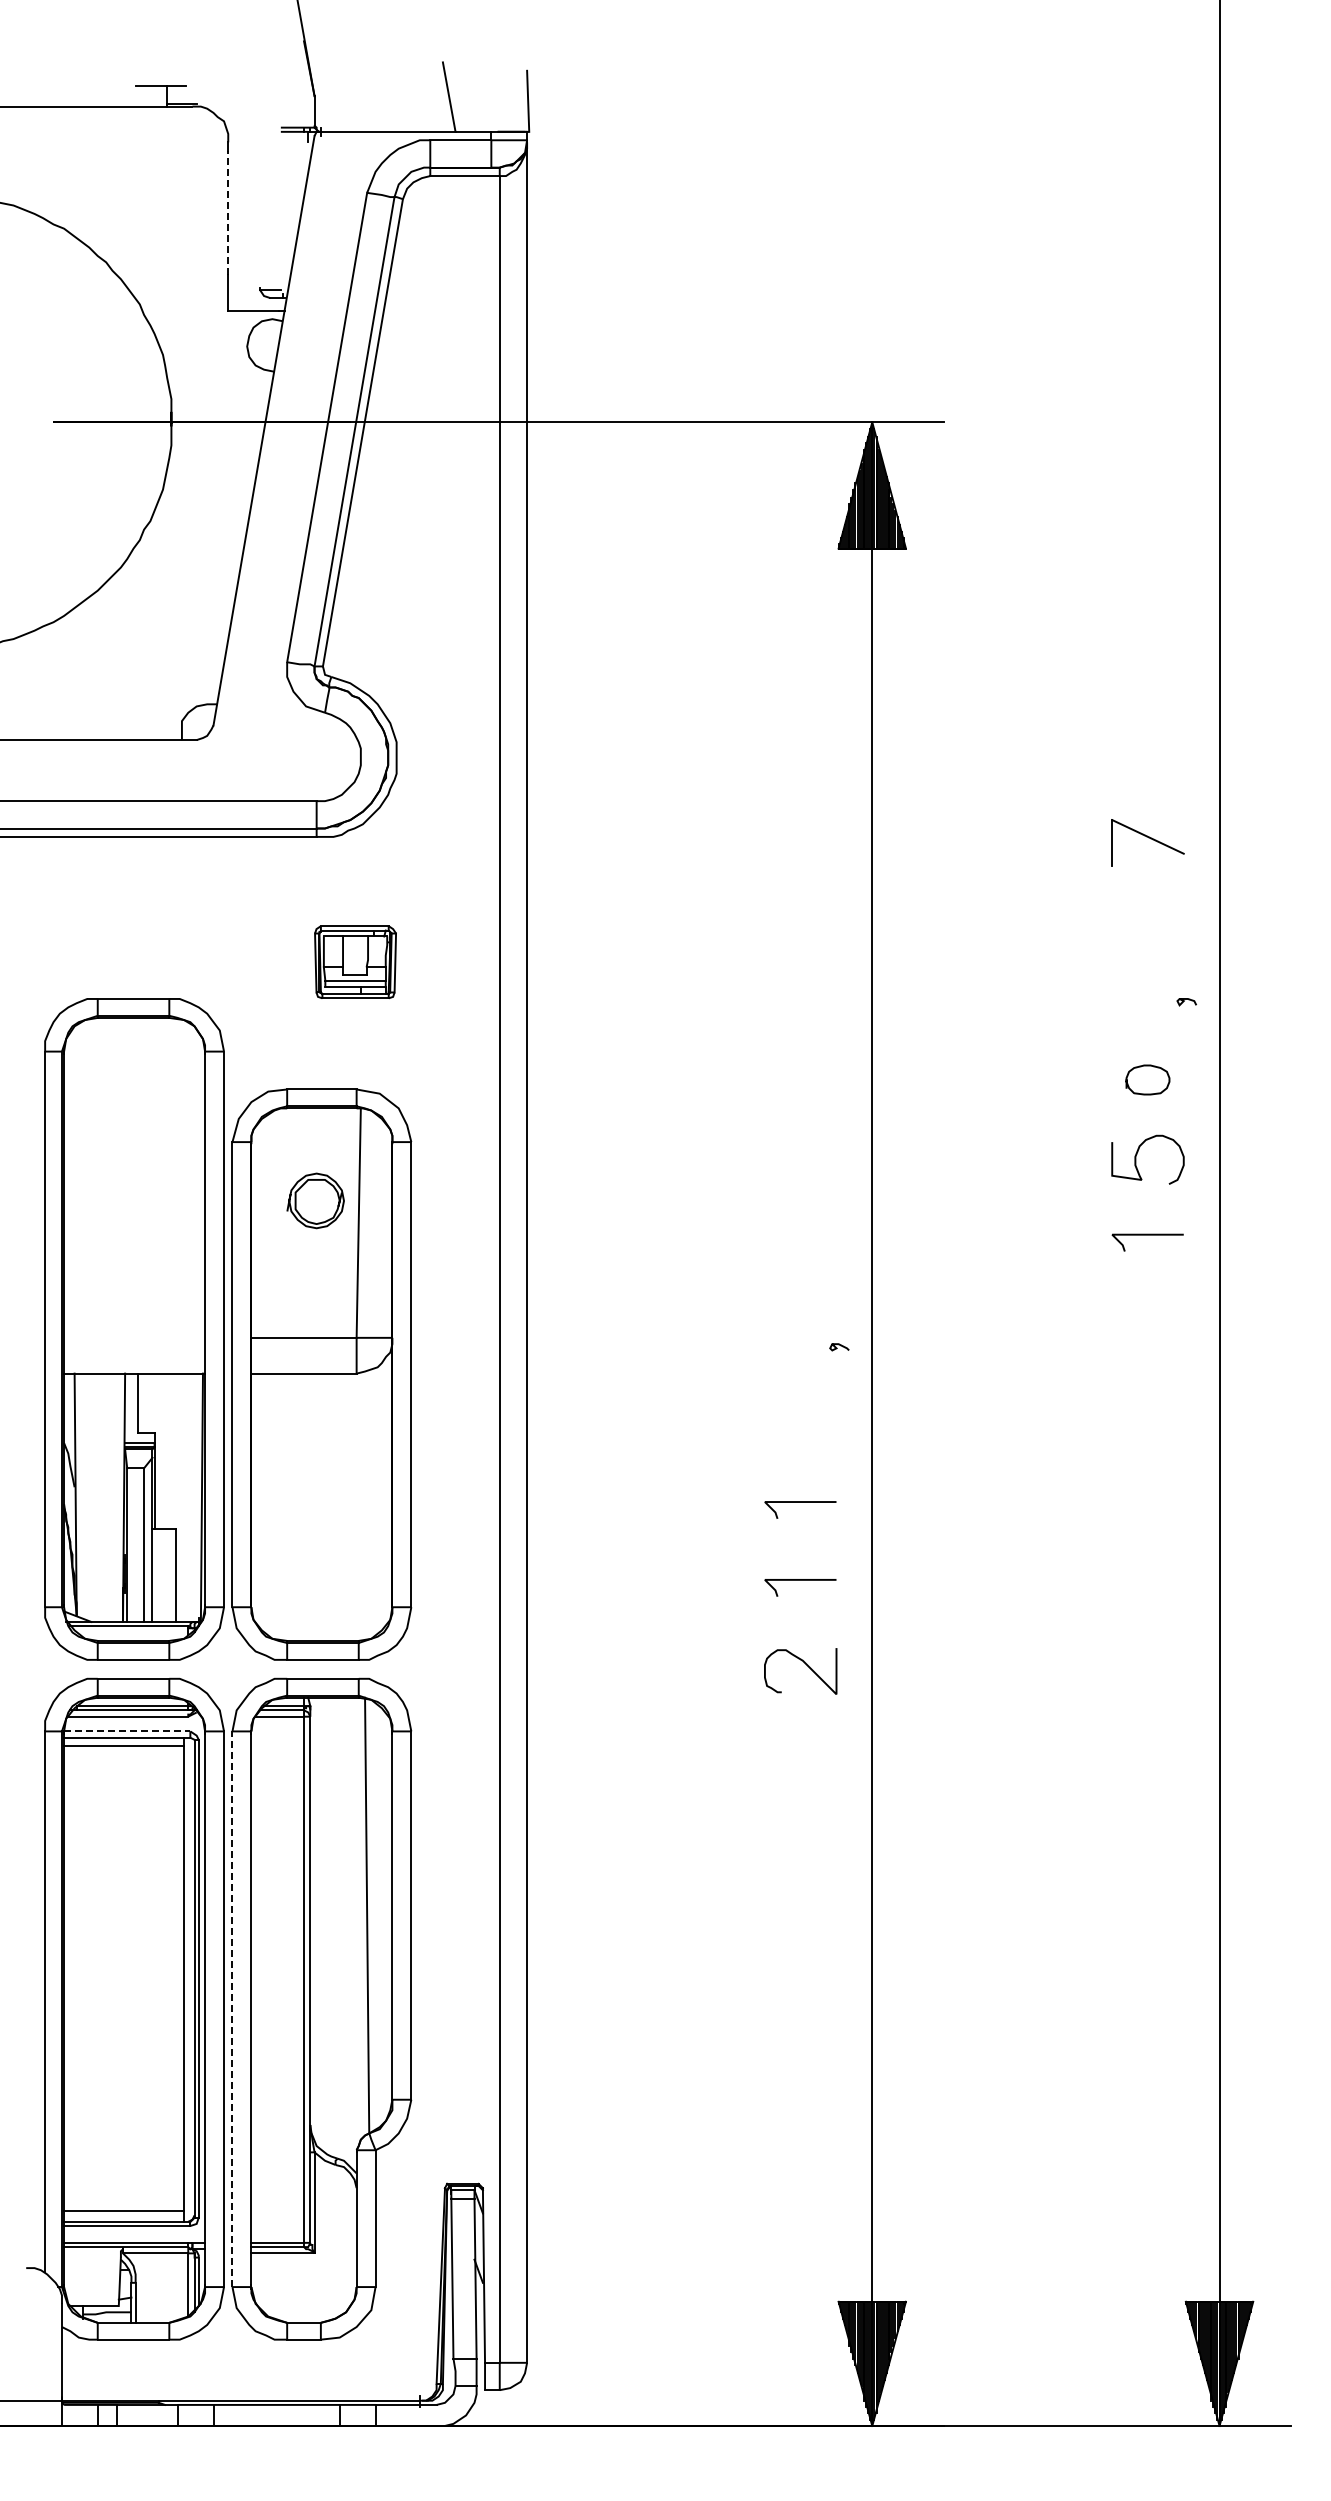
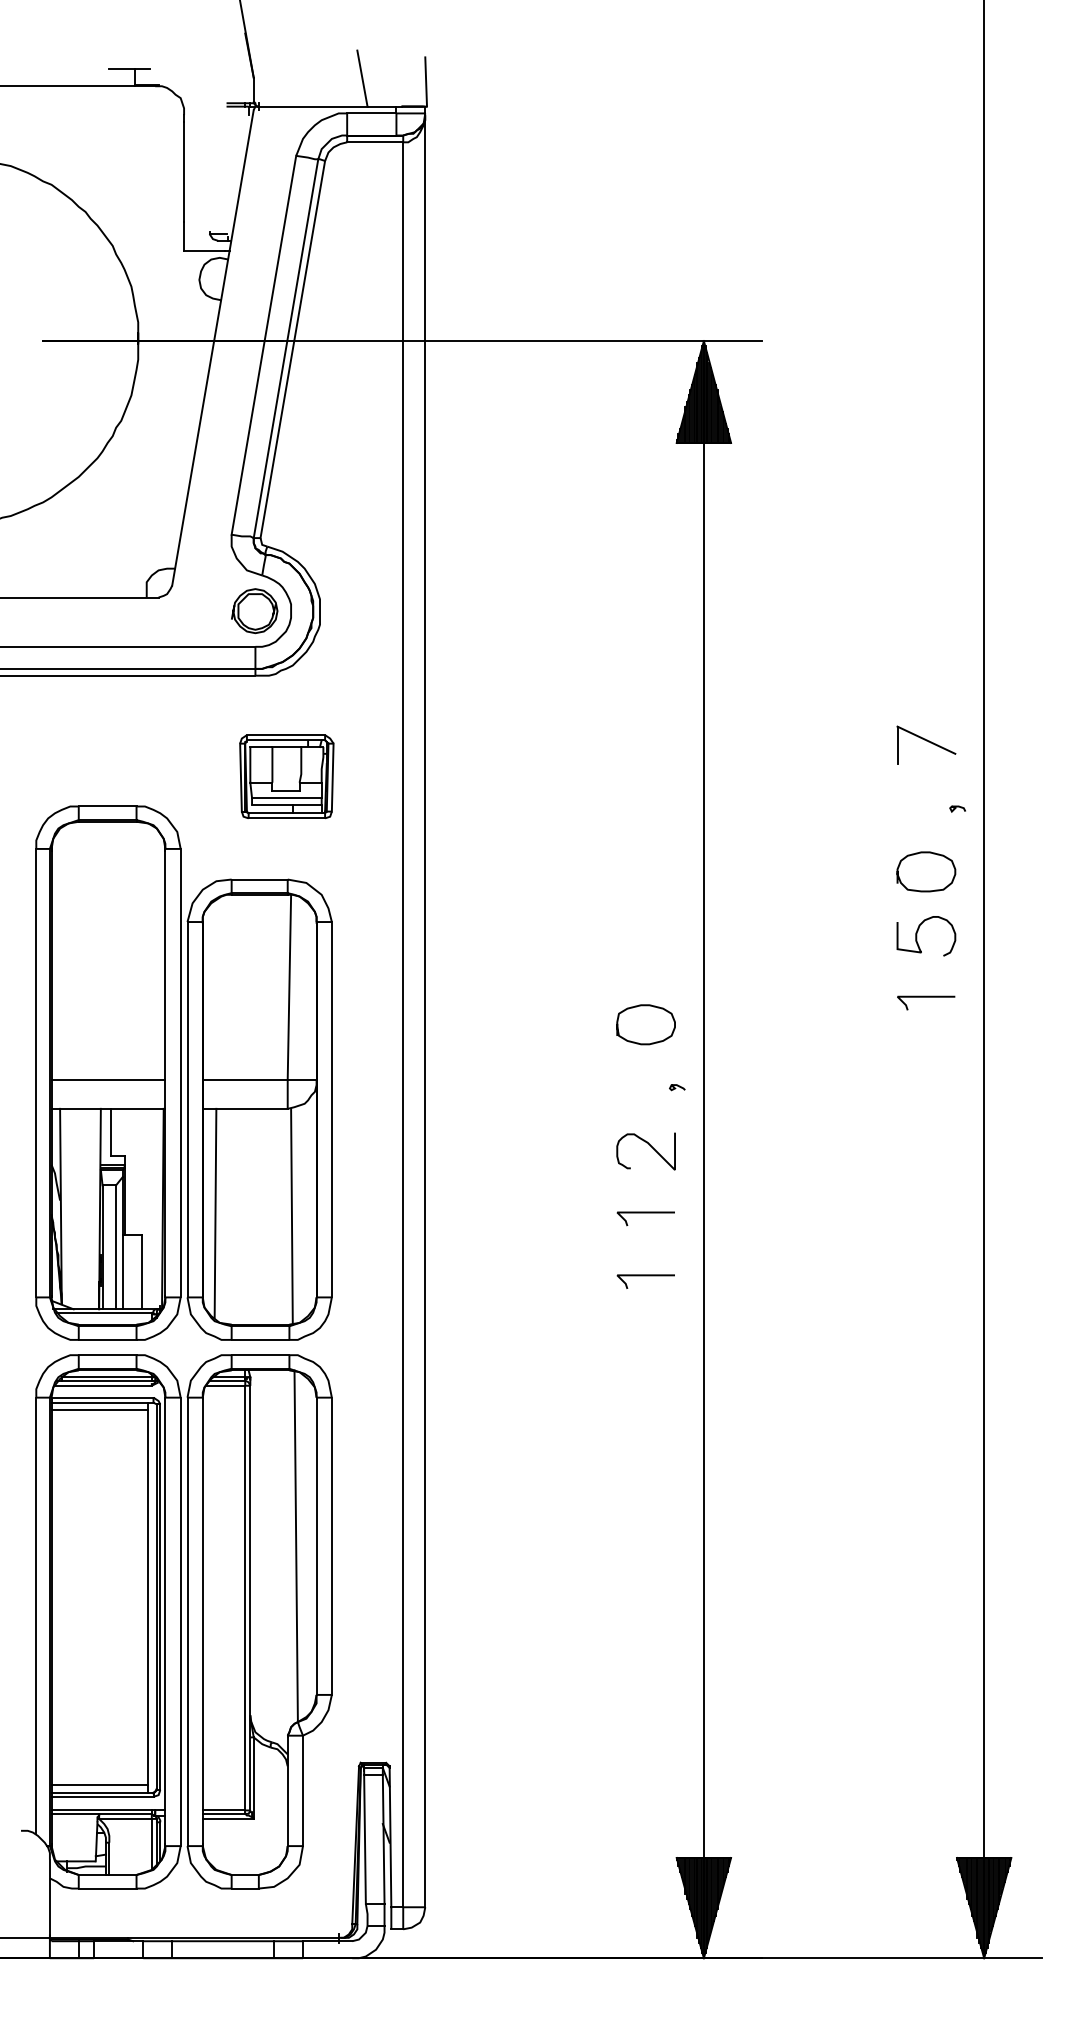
line: (228, 212) -> (184, 171), dashed -> solid
part: (1147, 842) -> (926, 744), moved
part: (355, 962) -> (286, 777), size x1.43
part: (1147, 1079) -> (926, 871), size x1.67
part: (315, 1200) -> (254, 610), moved
part: (800, 1269) -> (645, 1024), added
line: (134, 1337) -> (108, 1079), added
line: (267, 1502) -> (215, 1212), added
line: (361, 1506) -> (291, 1216), added
curve: (806, 1665) -> (650, 1146), moved
line: (127, 1731) -> (102, 1397), dashed -> solid
line: (232, 2009) -> (187, 1622), dashed -> solid

